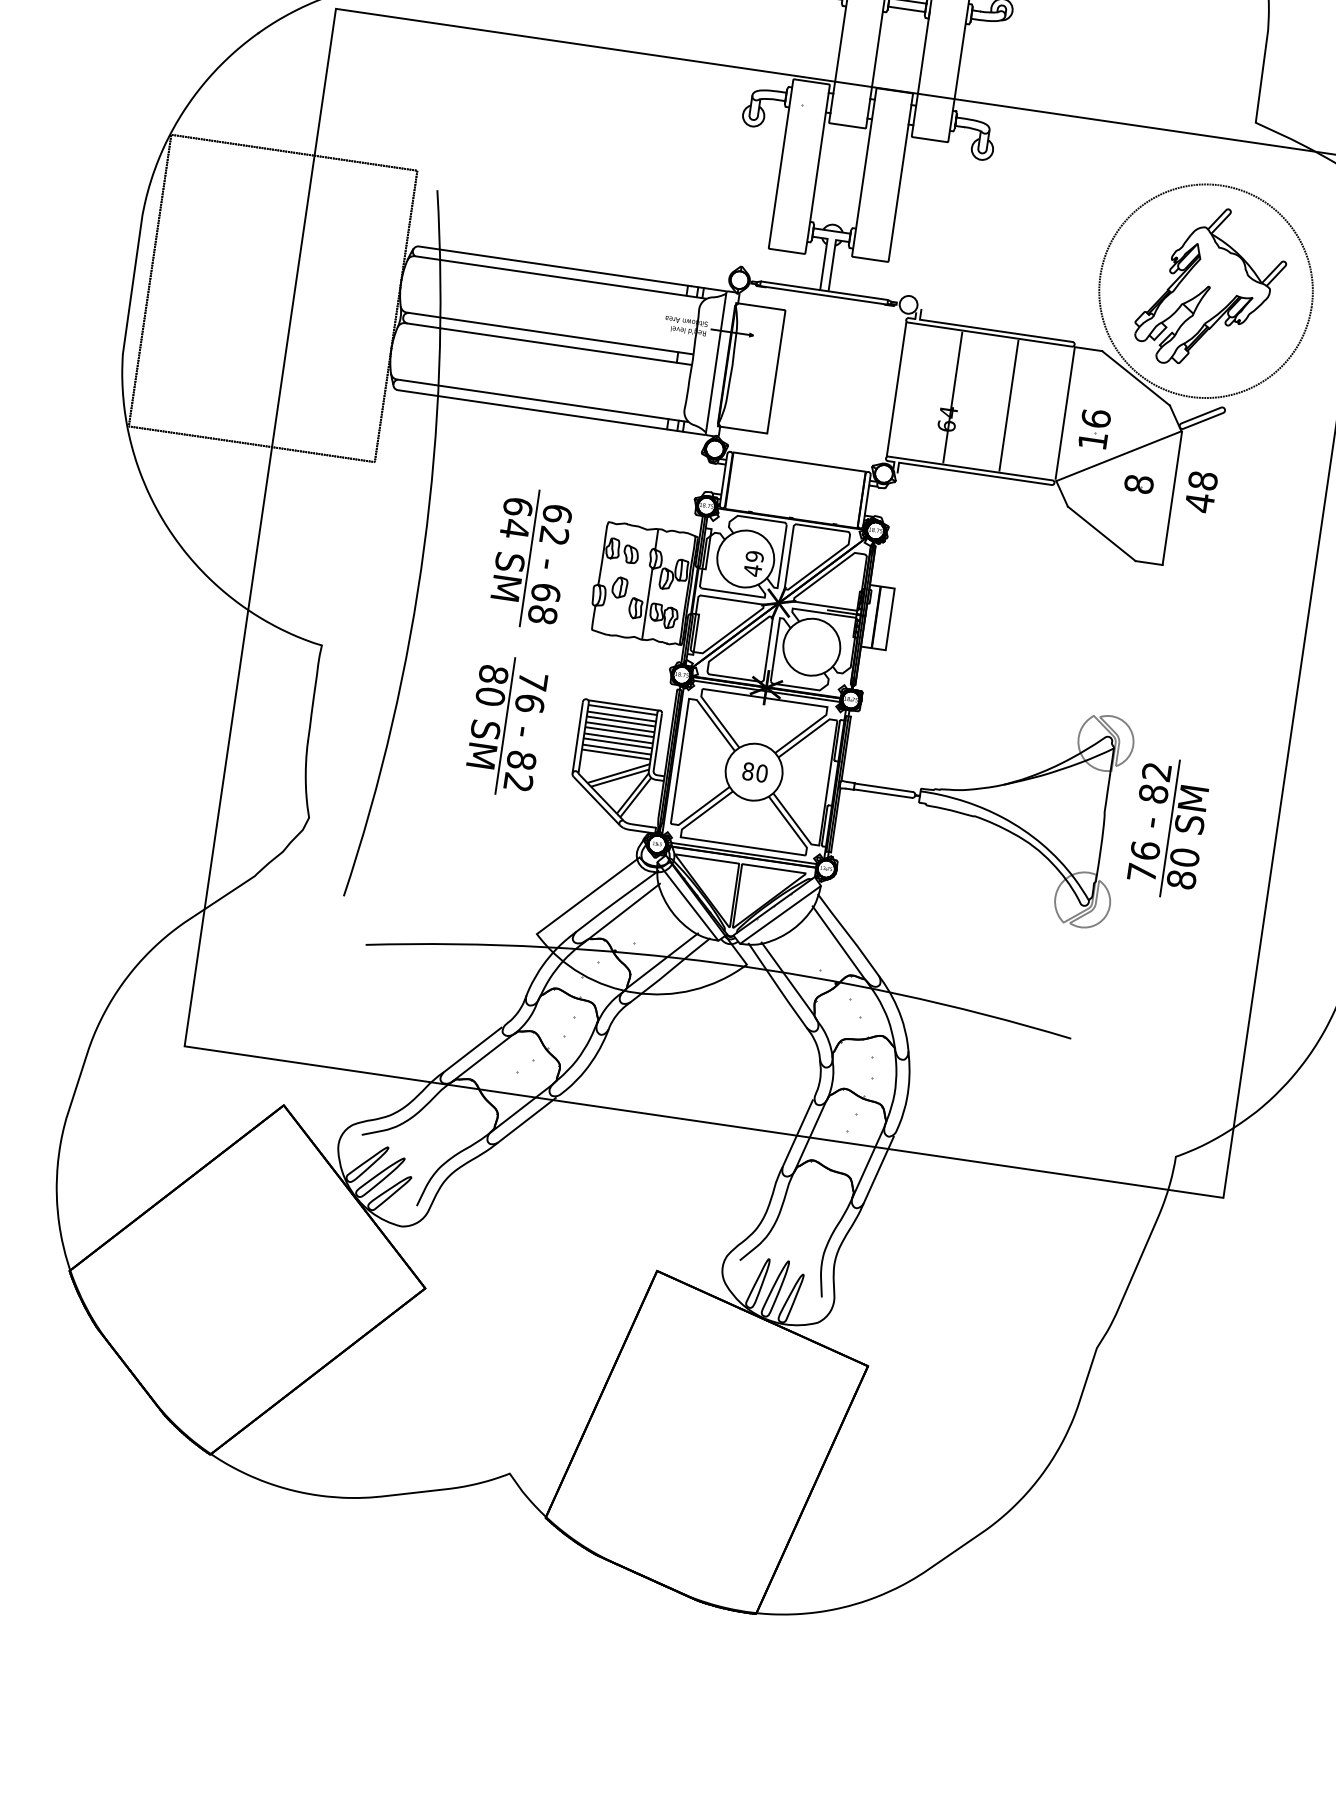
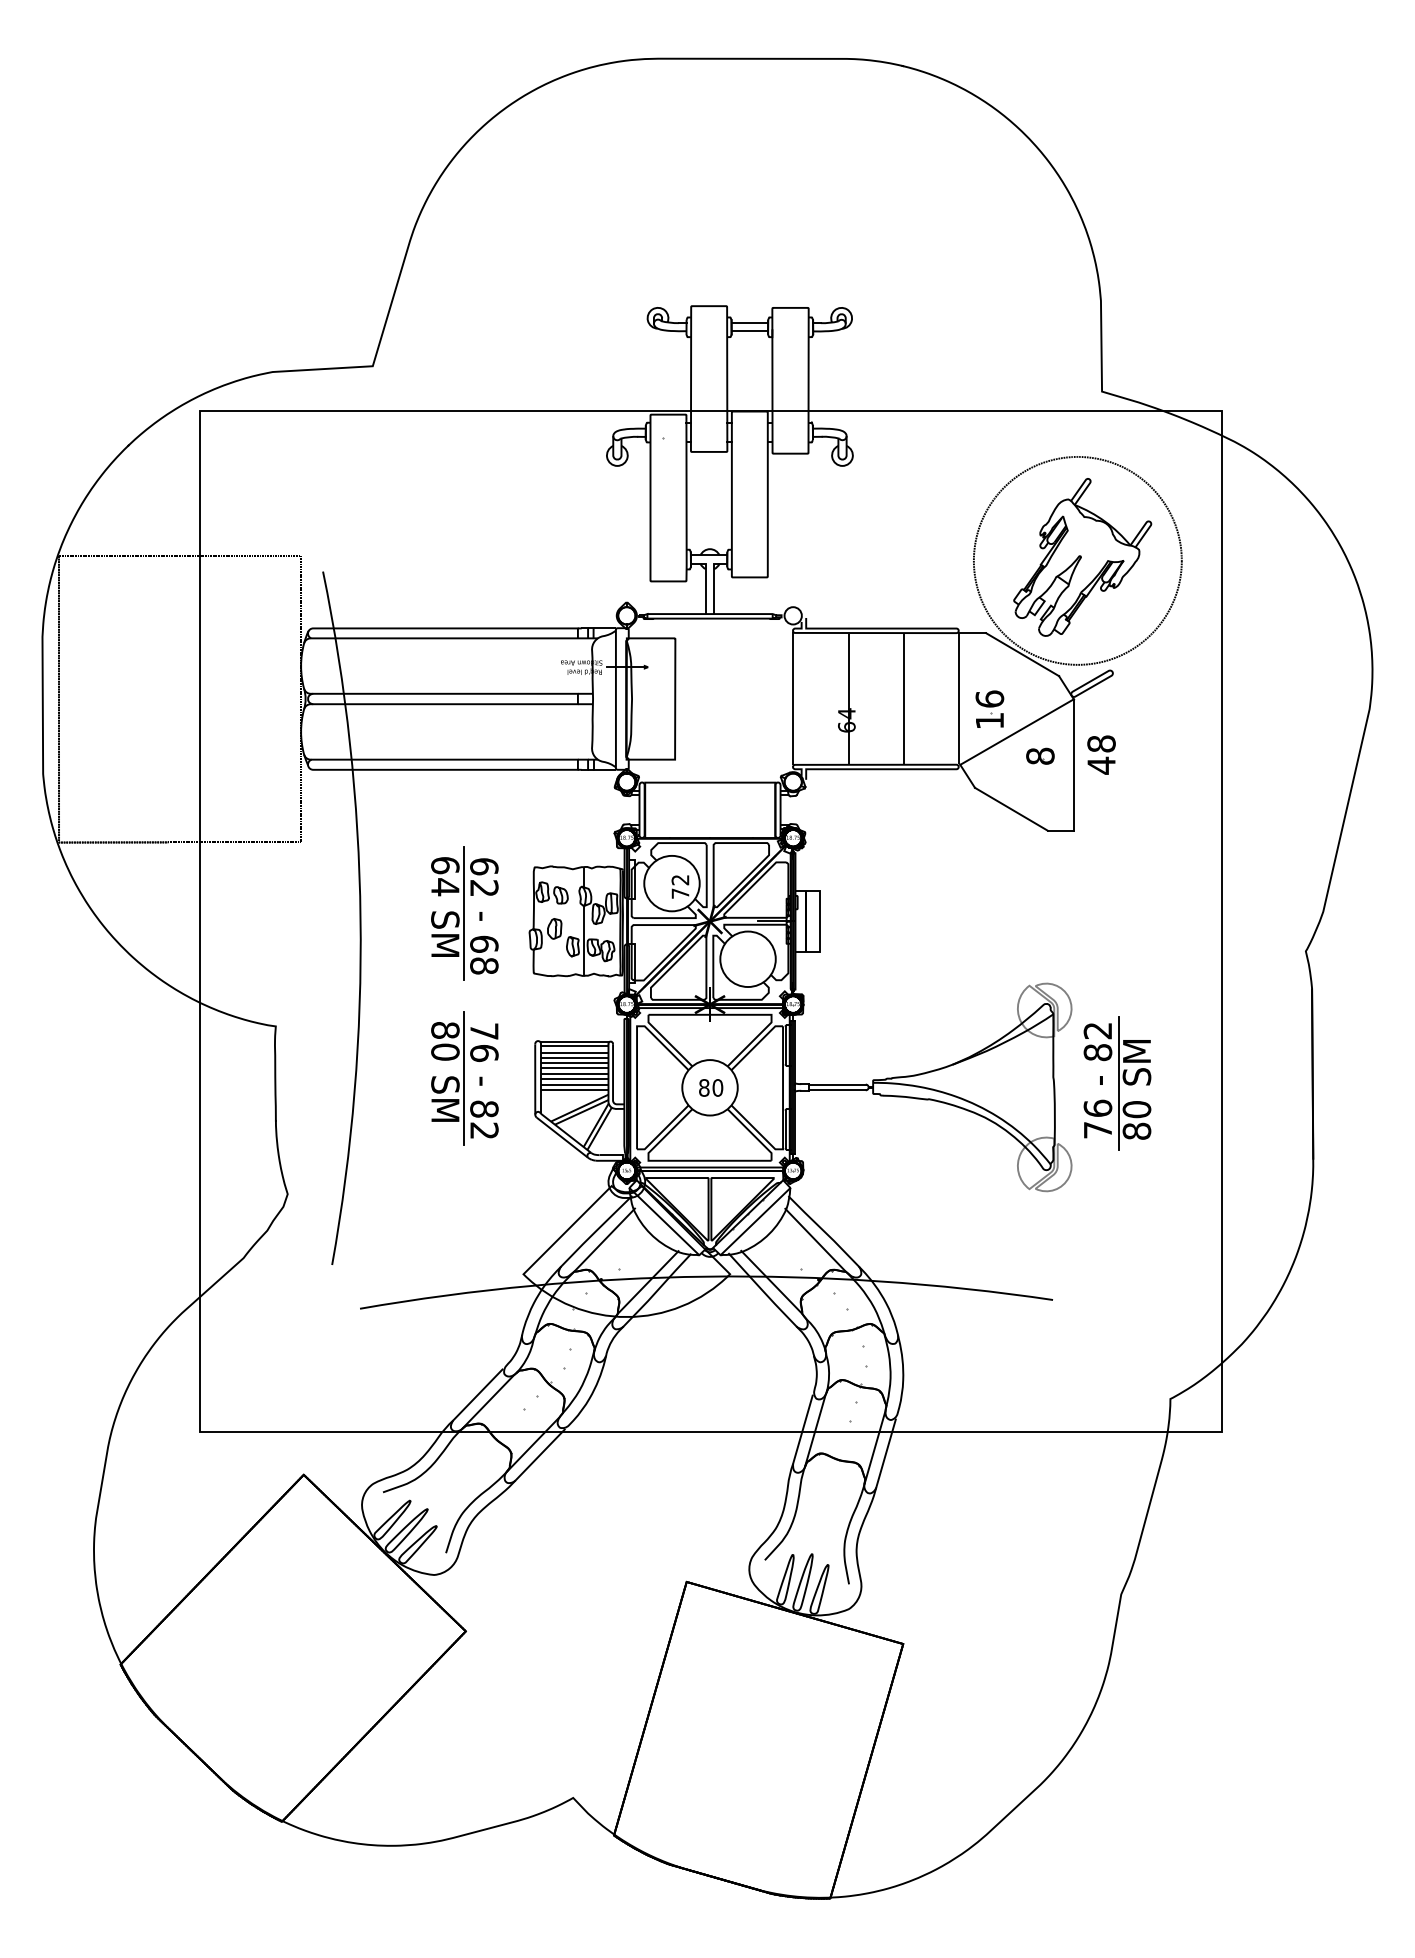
text: (753, 563) -> (680, 886), 49 -> 72

